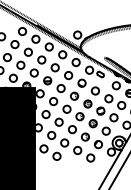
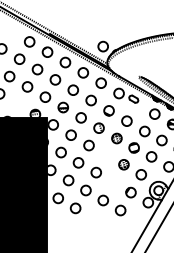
circle: (13, 77) -> (17, 103), removed
part: (80, 116) -> (106, 155), removed
part: (85, 137) -> (113, 182), removed

